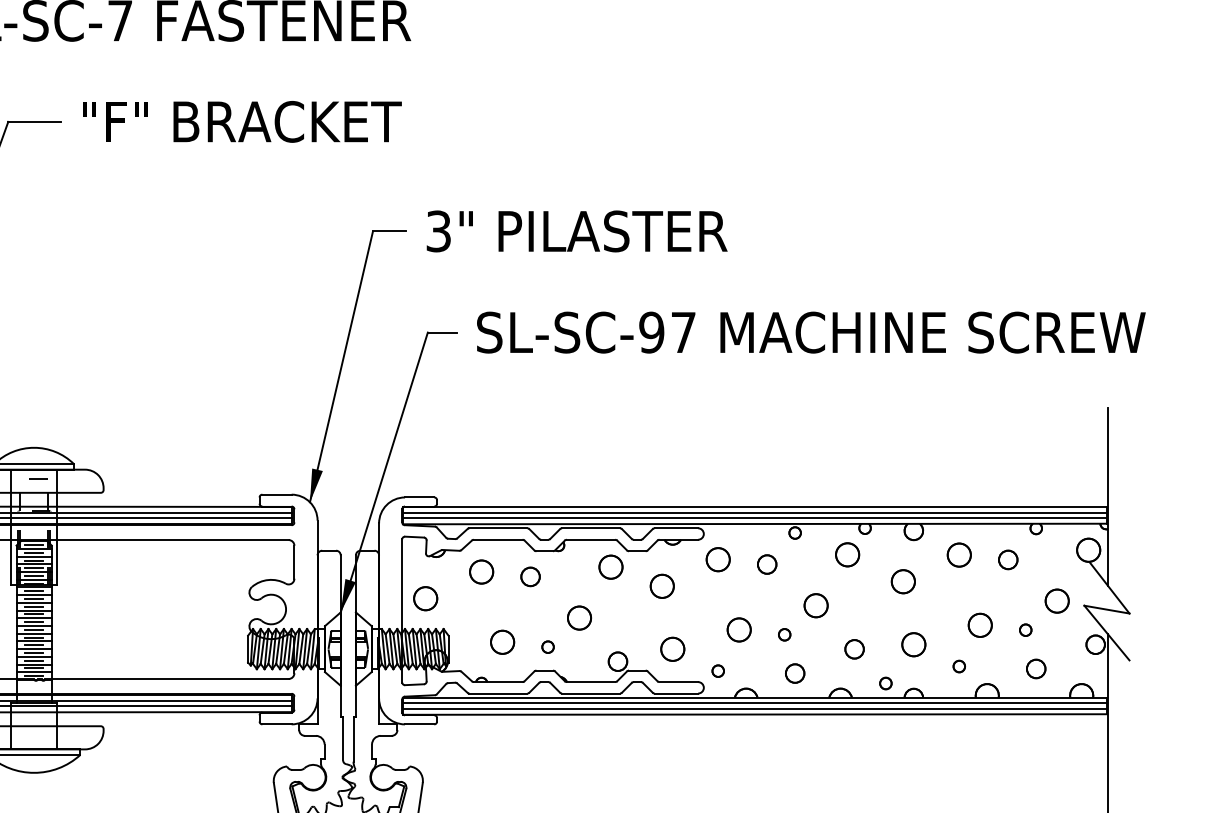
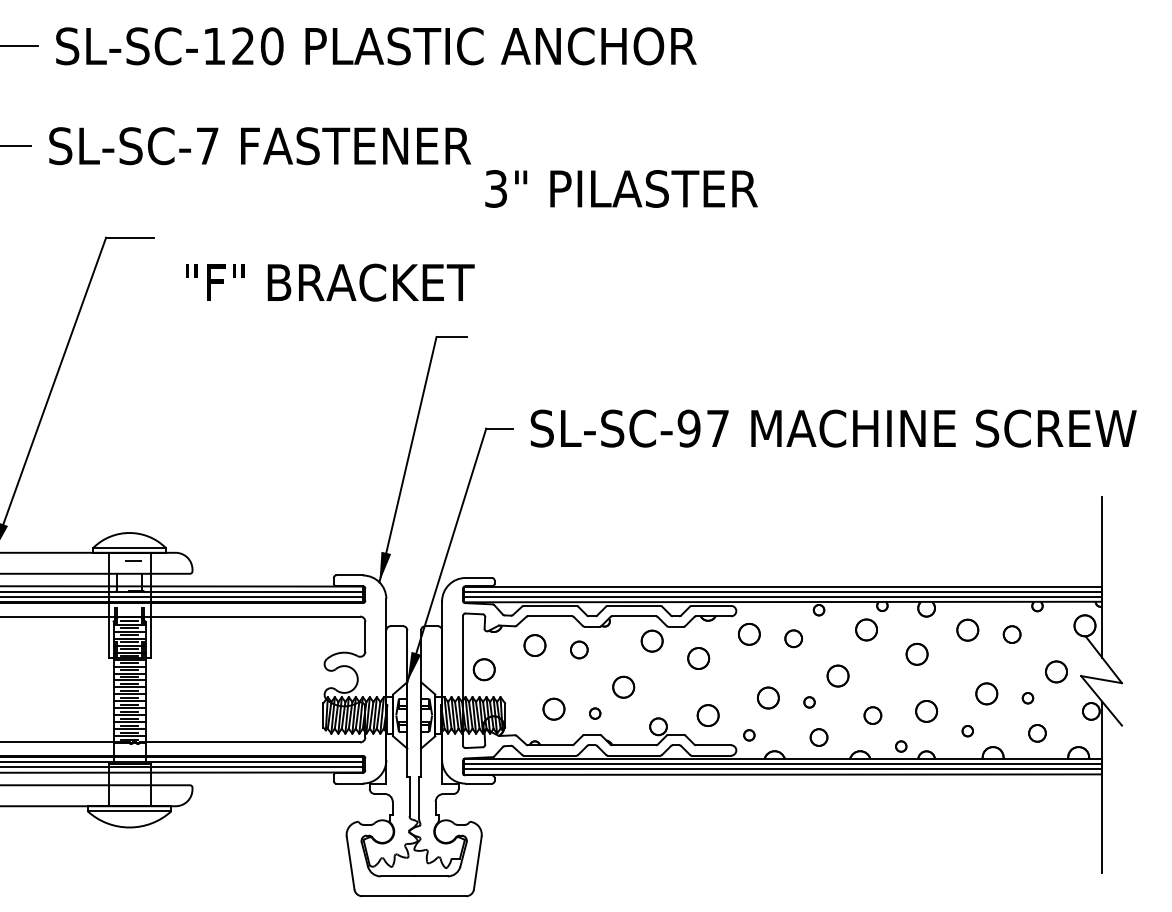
text: (242, 121) -> (330, 282), moved
text: (577, 230) -> (621, 188), moved

